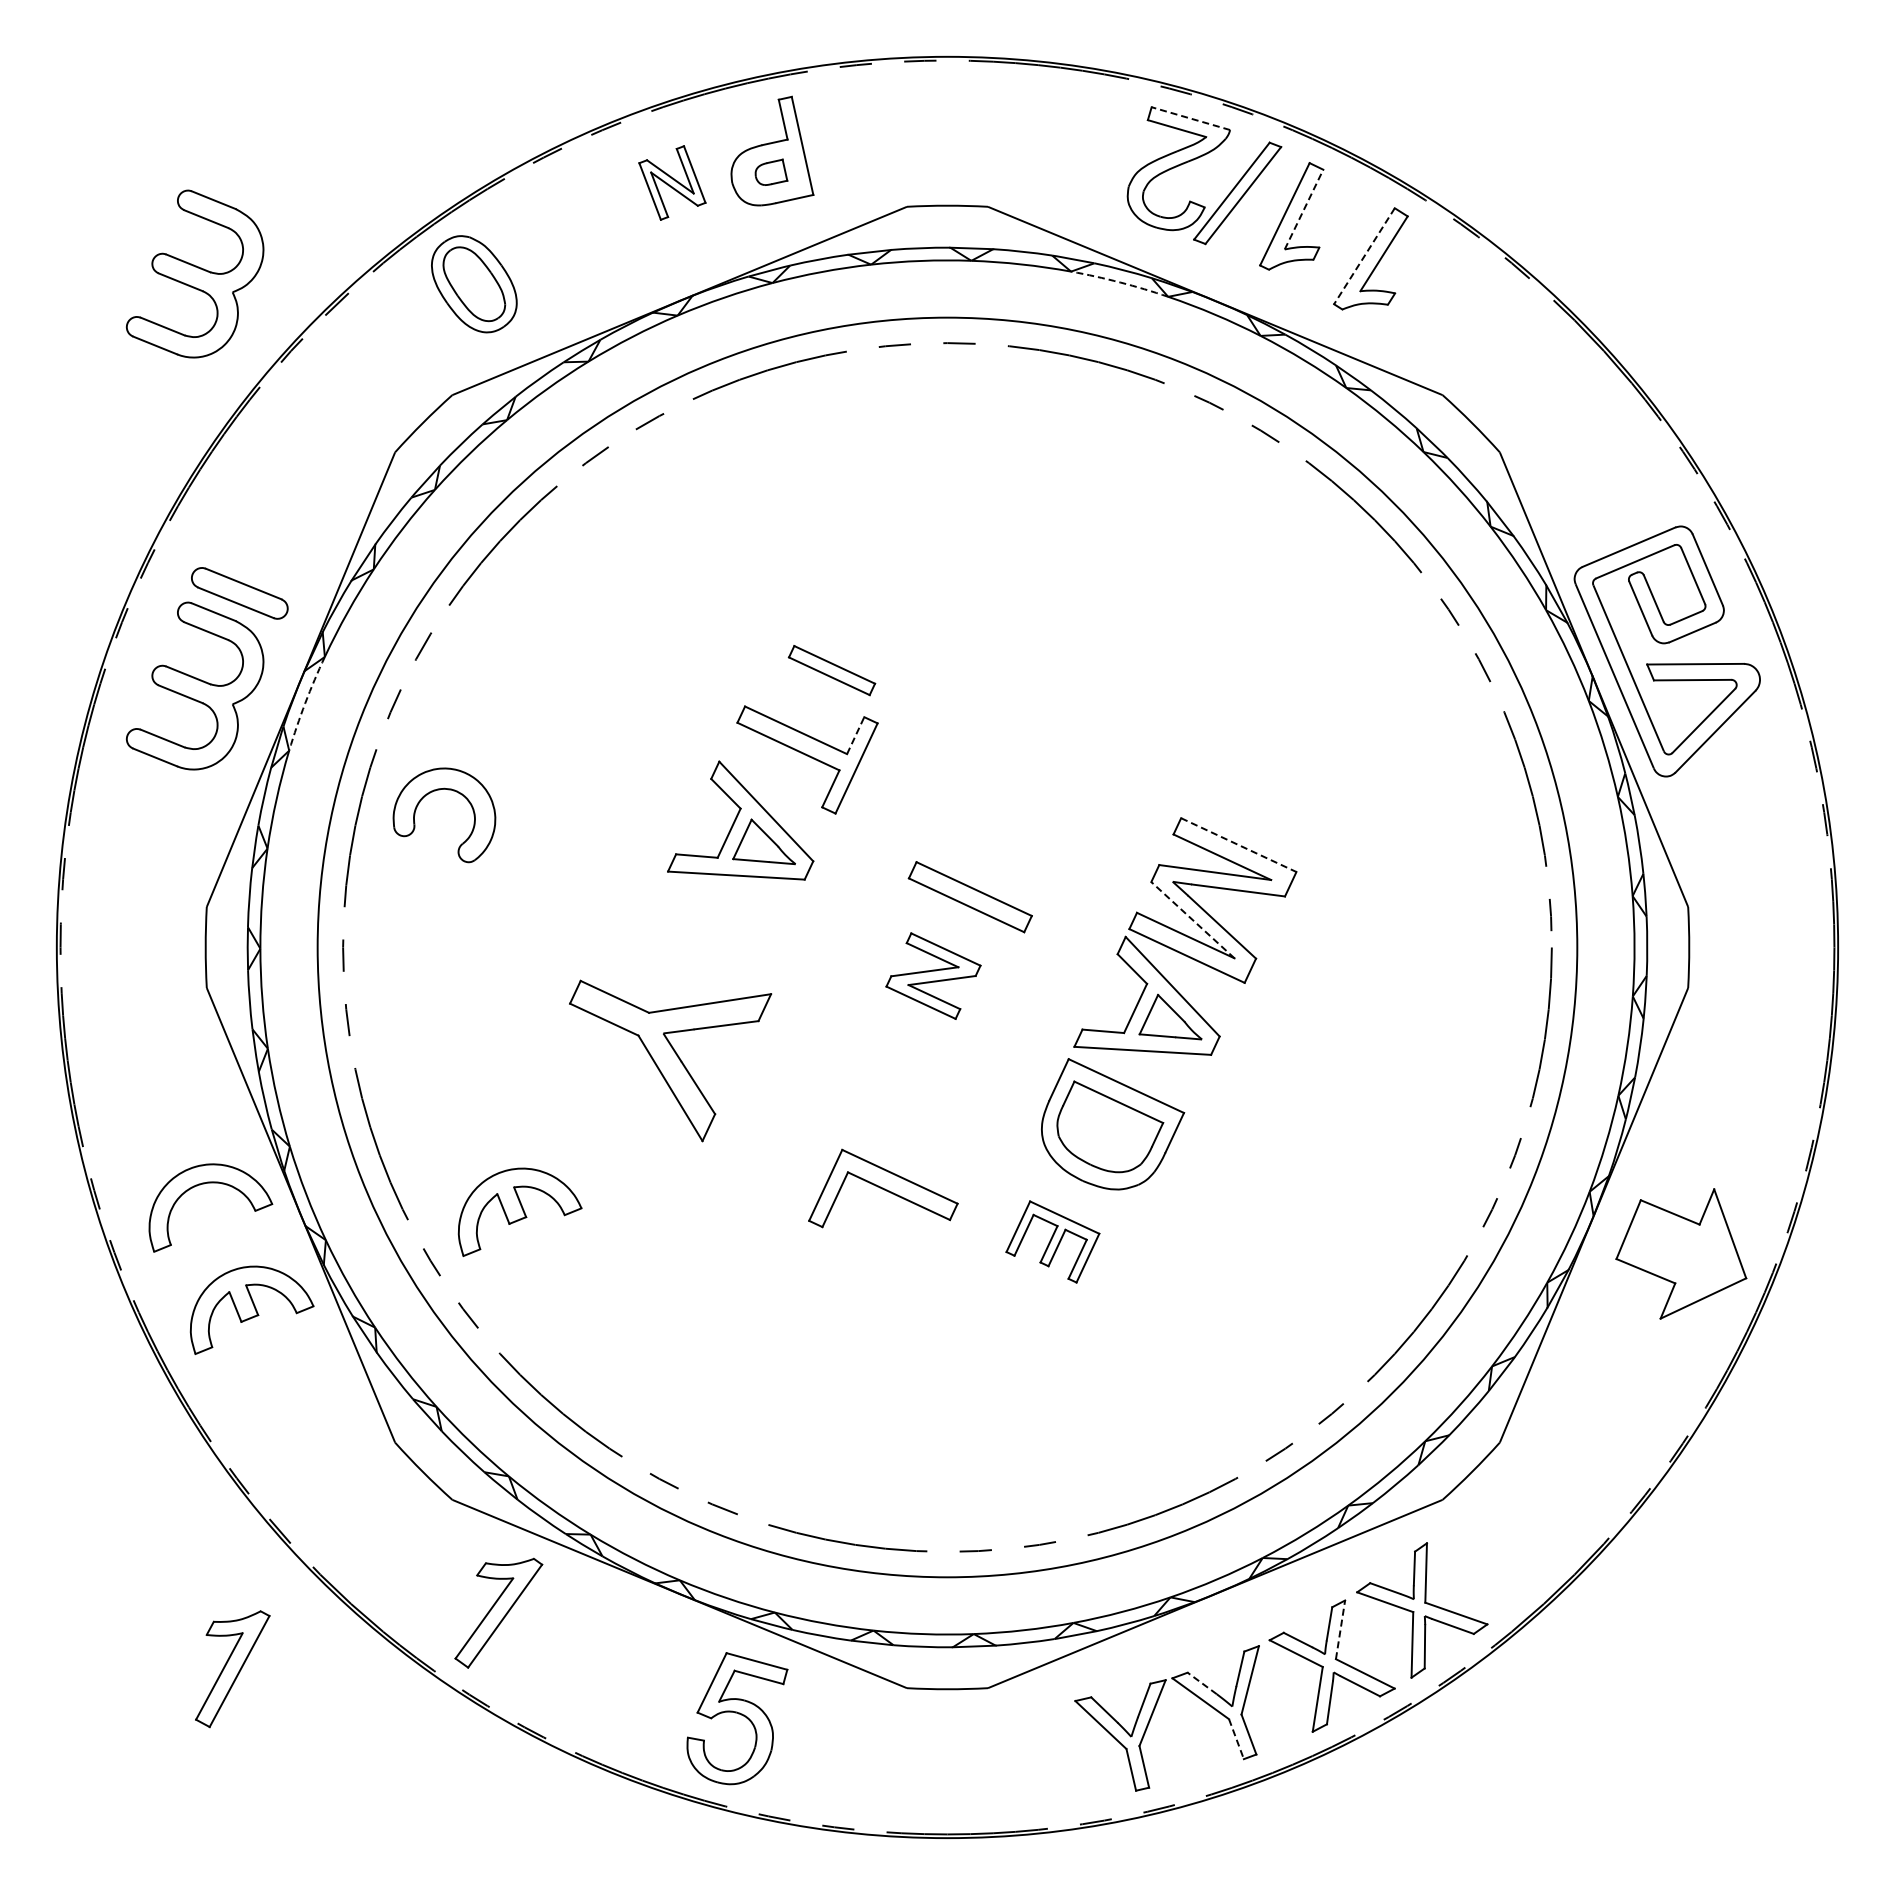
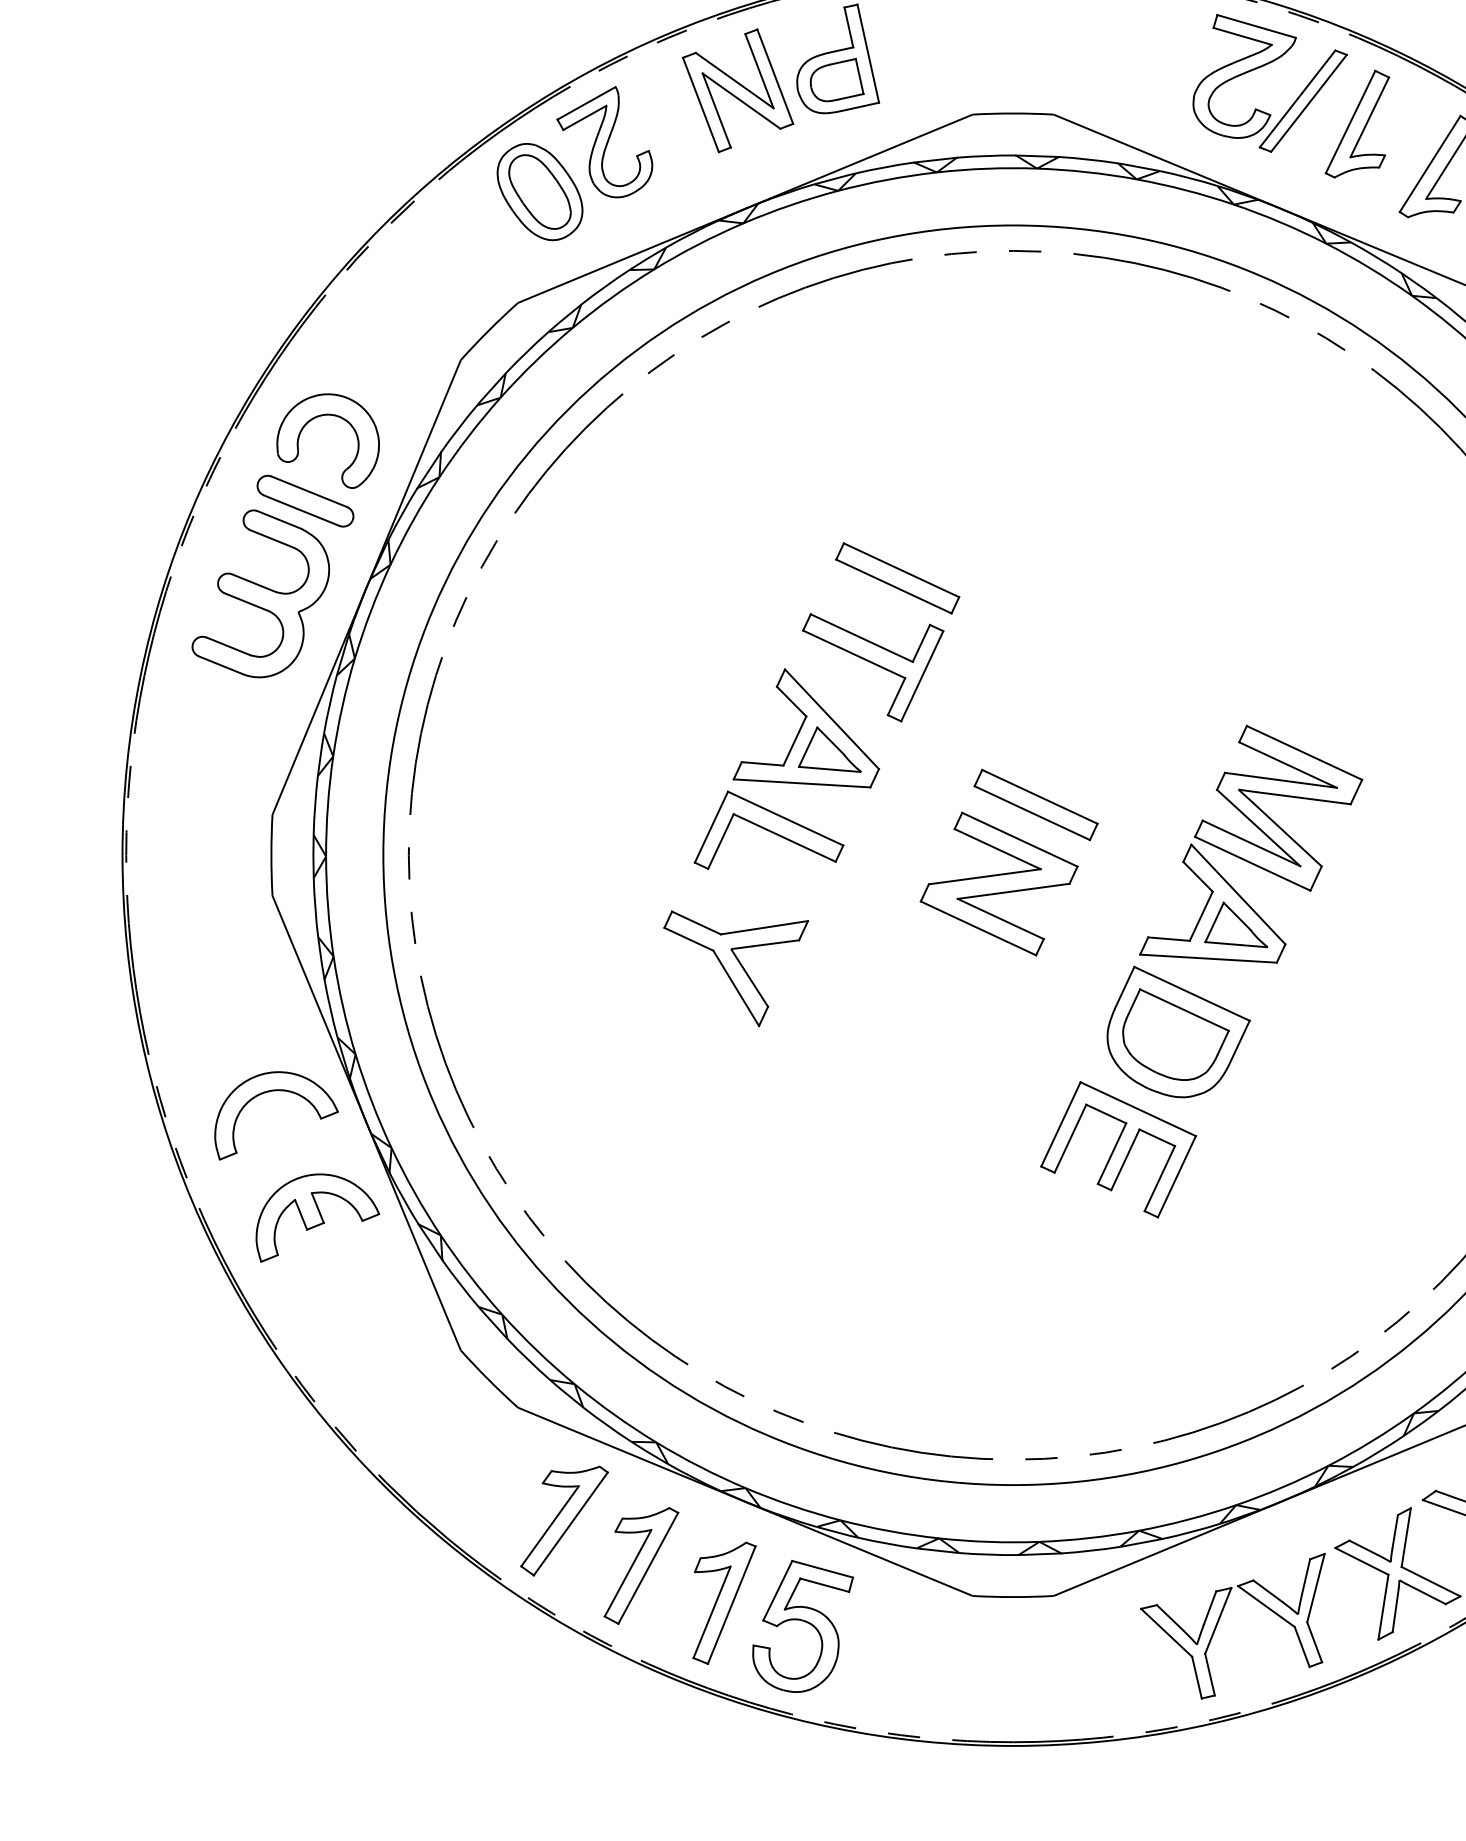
line: (1190, 118) -> (1256, 26), dashed -> solid
part: (771, 172) -> (837, 80), size x1.67
part: (672, 182) -> (738, 90), size x1.67
line: (1304, 209) -> (1370, 117), dashed -> solid
part: (538, 234) -> (604, 142), added
line: (1364, 256) -> (1430, 164), dashed -> solid
part: (194, 273) -> (260, 181), removed
arc: (1120, 282) -> (1186, 190), dashed -> solid
part: (831, 670) -> (897, 578), size x1.43
arc: (305, 703) -> (371, 611), dashed -> solid
line: (855, 735) -> (921, 643), dashed -> solid
part: (448, 790) -> (332, 416), moved
line: (1238, 845) -> (1304, 753), dashed -> solid
line: (1192, 919) -> (1258, 827), dashed -> solid
part: (933, 975) -> (999, 883), size x1.67
part: (670, 1060) -> (736, 968), size x0.71
part: (883, 1188) -> (769, 830), moved
part: (519, 1211) -> (585, 1119), removed
part: (1052, 1241) -> (1118, 1149), size x1.67
line: (1340, 1629) -> (1406, 1537), dashed -> solid
part: (232, 1669) -> (641, 1566), moved
line: (1201, 1683) -> (1267, 1591), dashed -> solid
part: (658, 1695) -> (724, 1603), added
line: (1236, 1739) -> (1302, 1647), dashed -> solid

